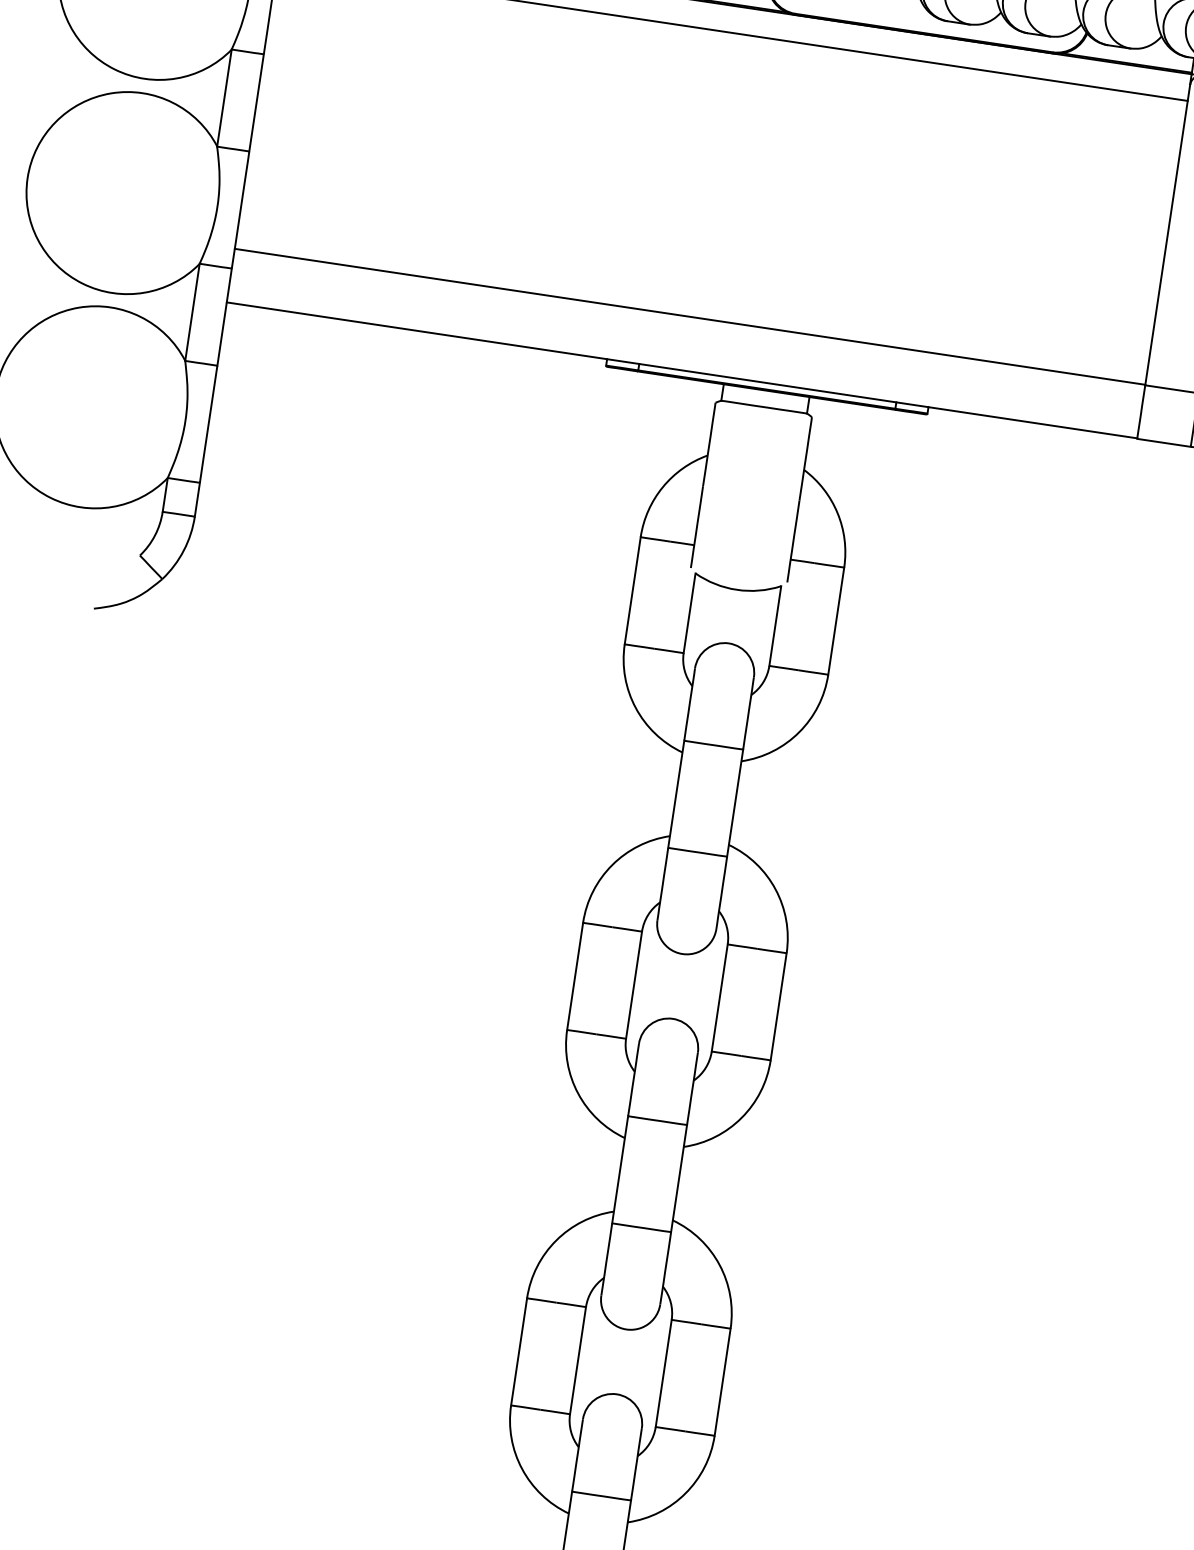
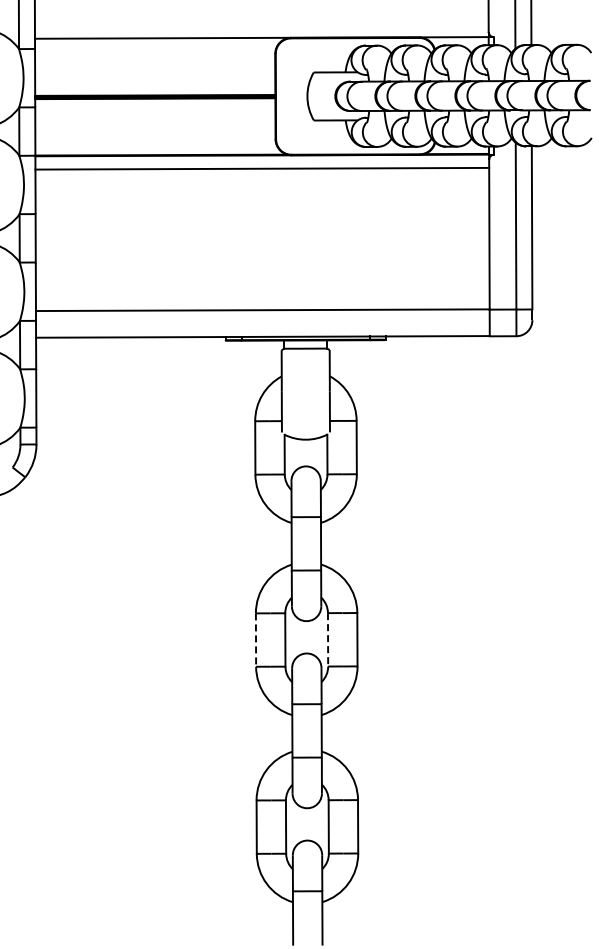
line: (575, 977) -> (256, 640), solid -> dashed
line: (720, 997) -> (328, 639), solid -> dashed

